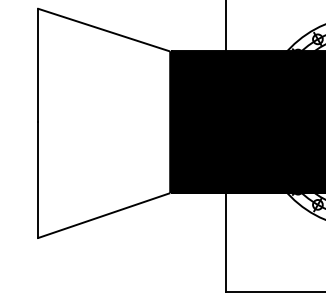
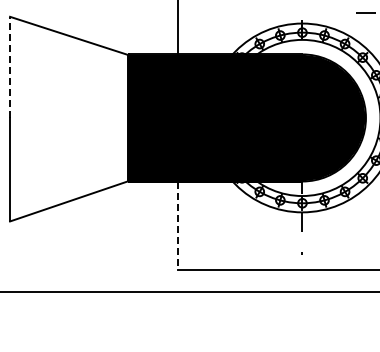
line: (38, 65) -> (10, 67), solid -> dashed
line: (225, 243) -> (177, 226), solid -> dashed

